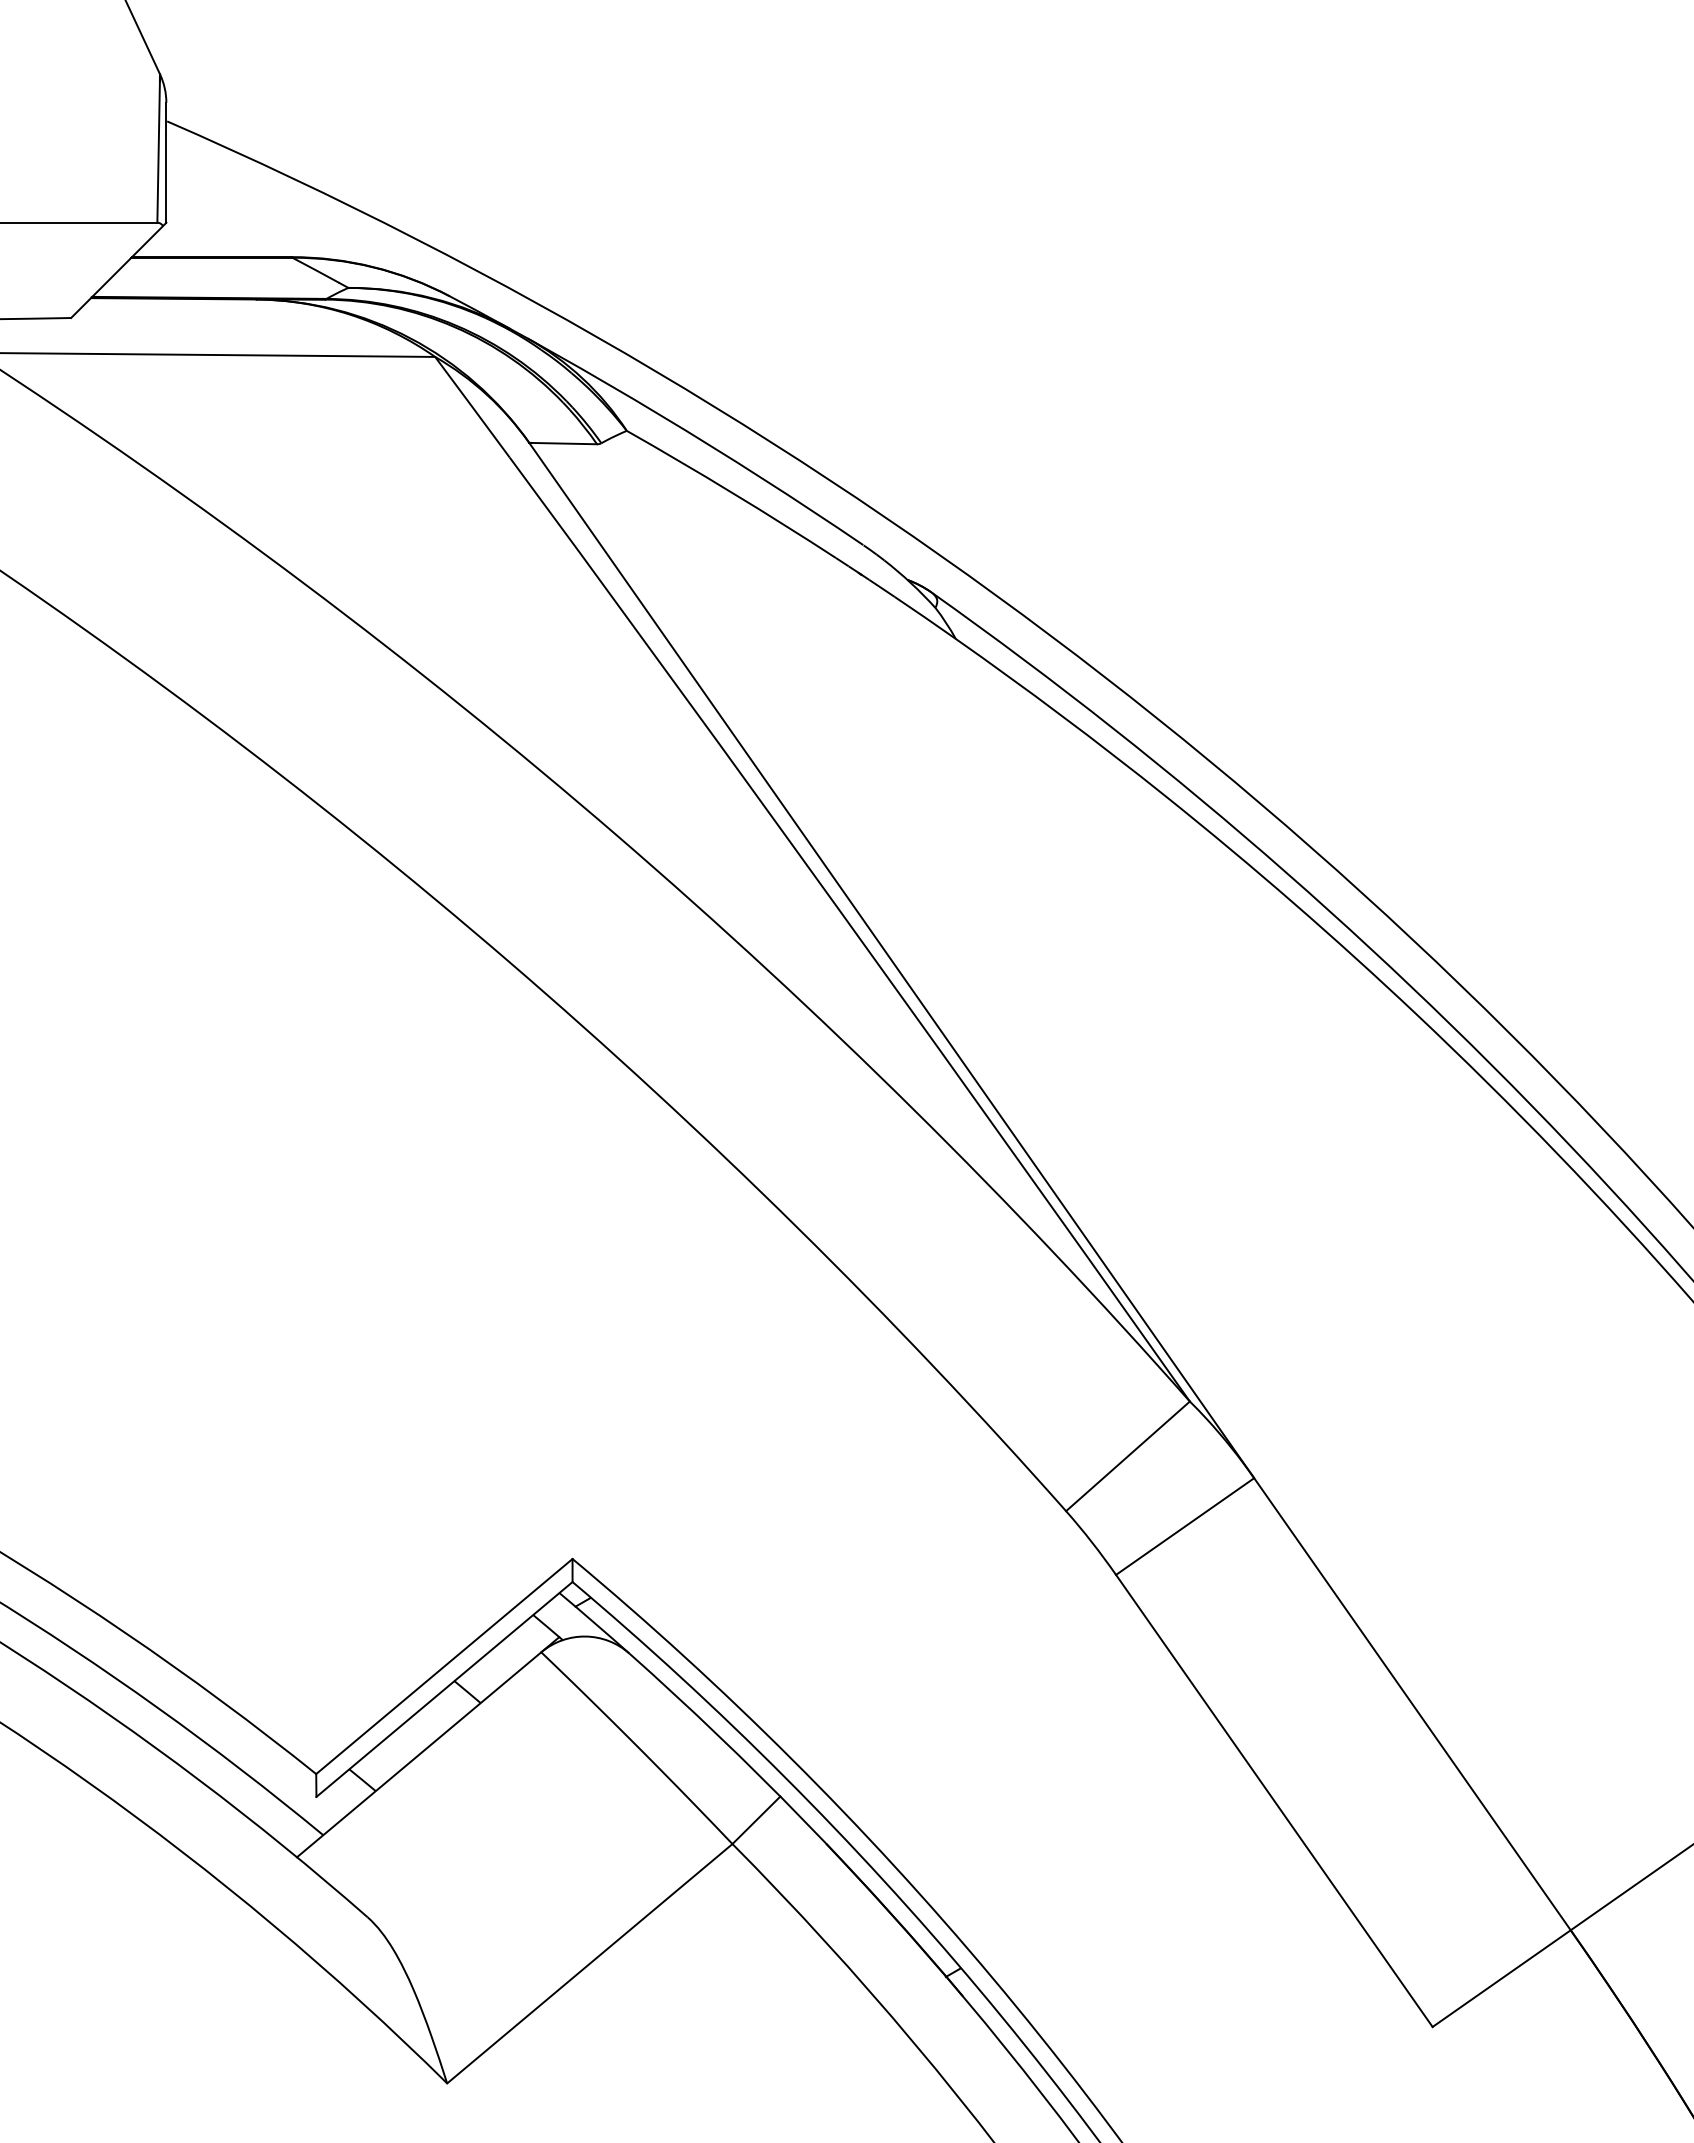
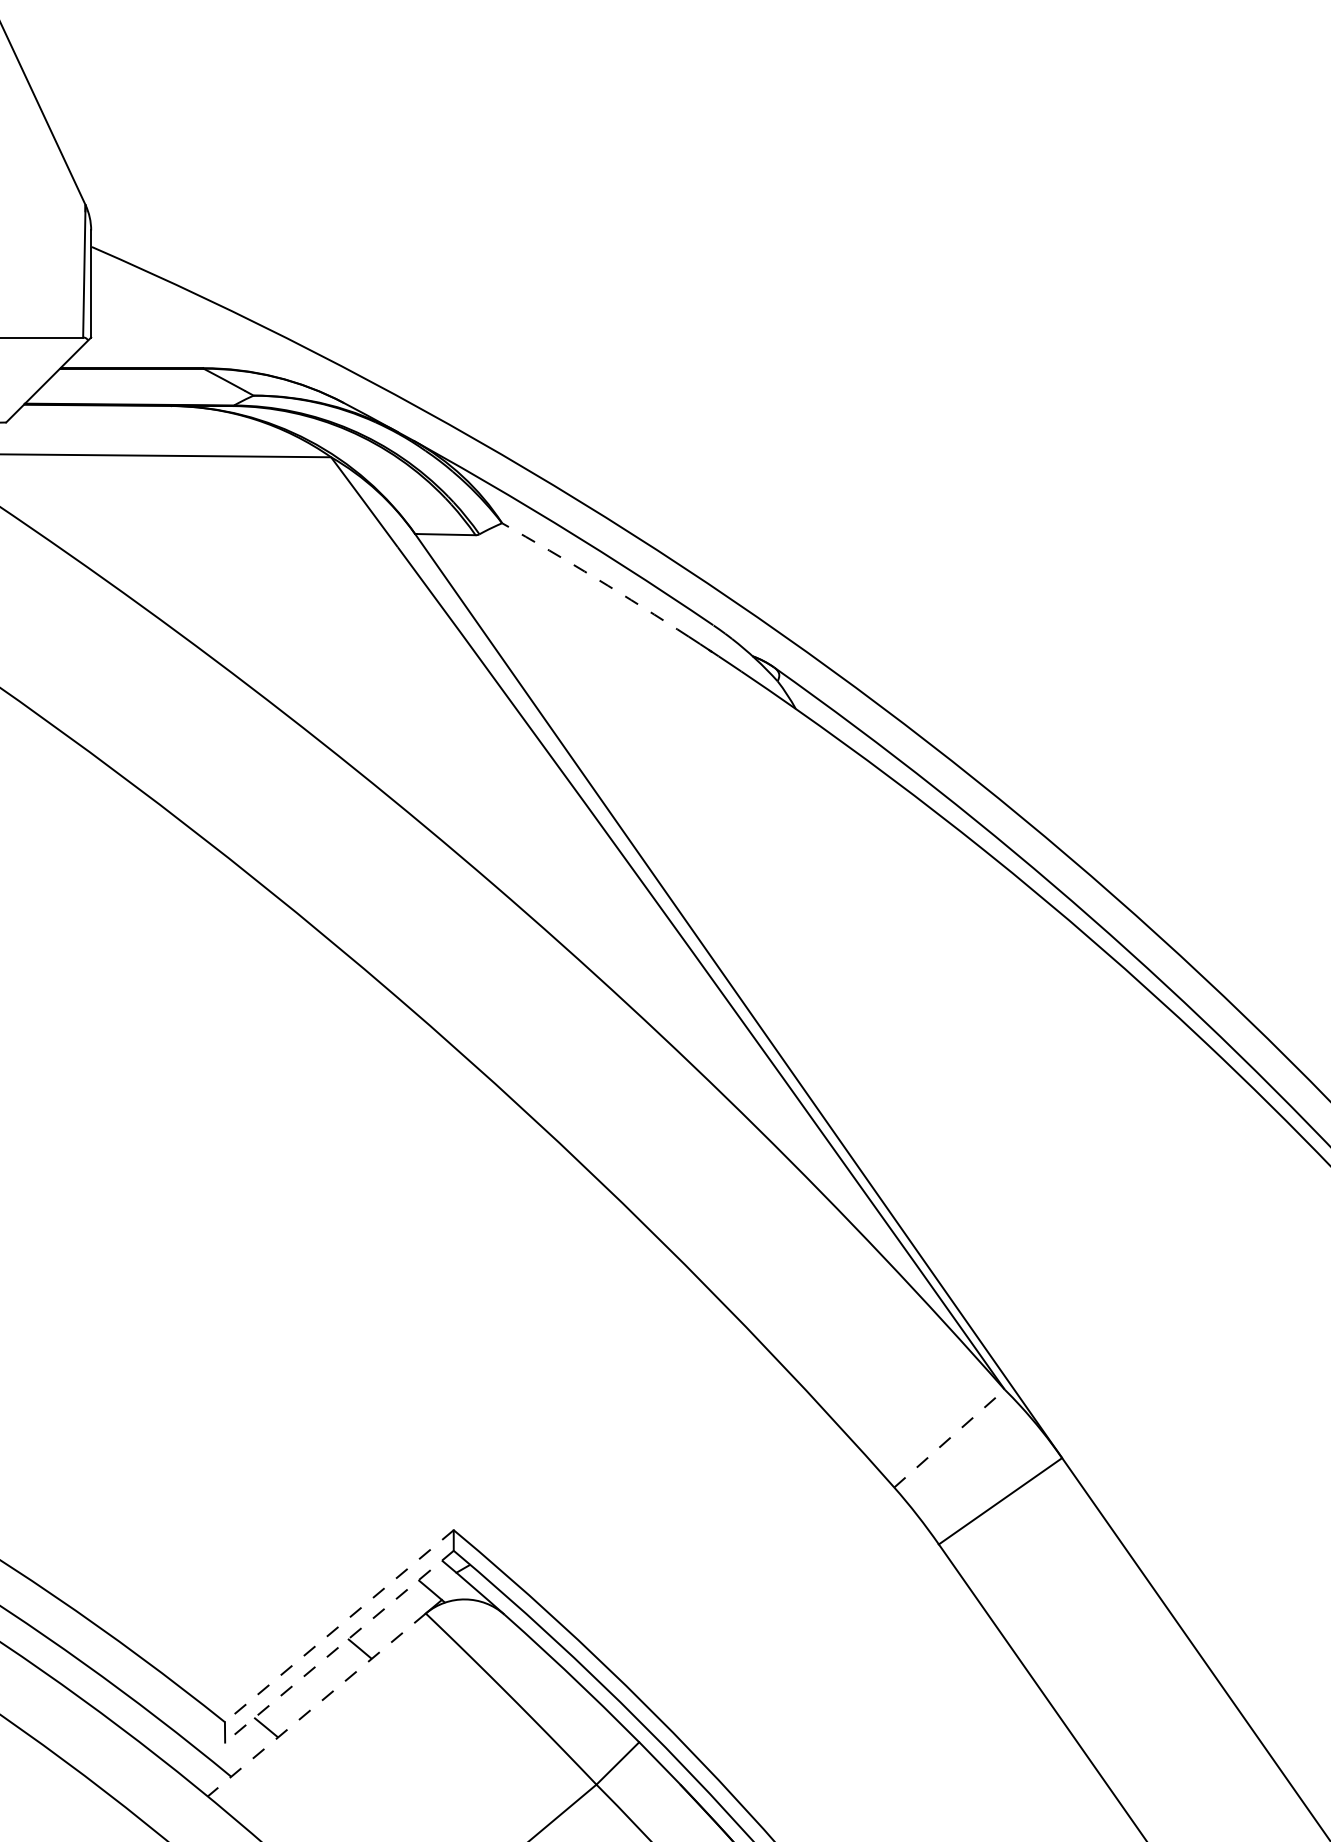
arc: (732, 492) -> (596, 578), solid -> dashed
line: (1127, 1456) -> (949, 1438), solid -> dashed
line: (444, 1666) -> (339, 1626), solid -> dashed
line: (444, 1689) -> (339, 1646), solid -> dashed
line: (418, 1755) -> (316, 1705), solid -> dashed

